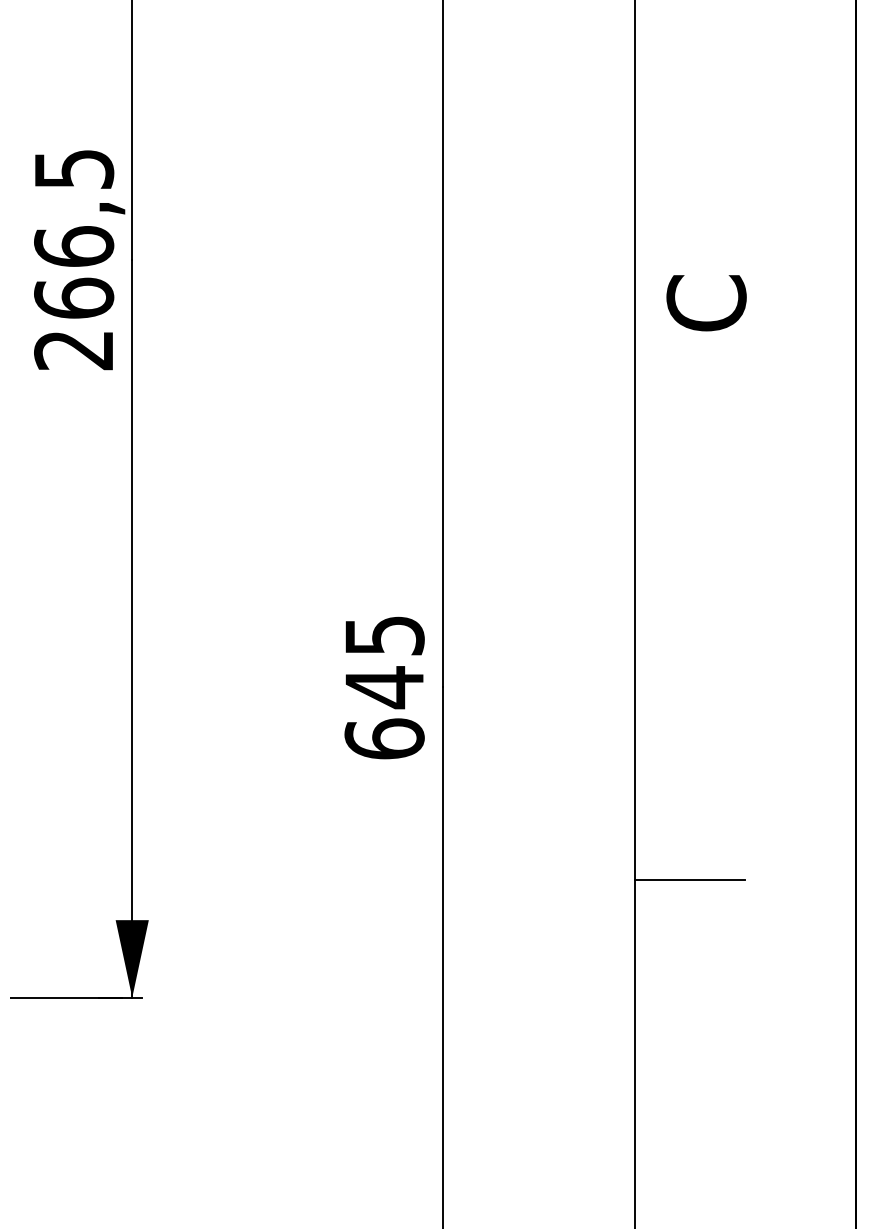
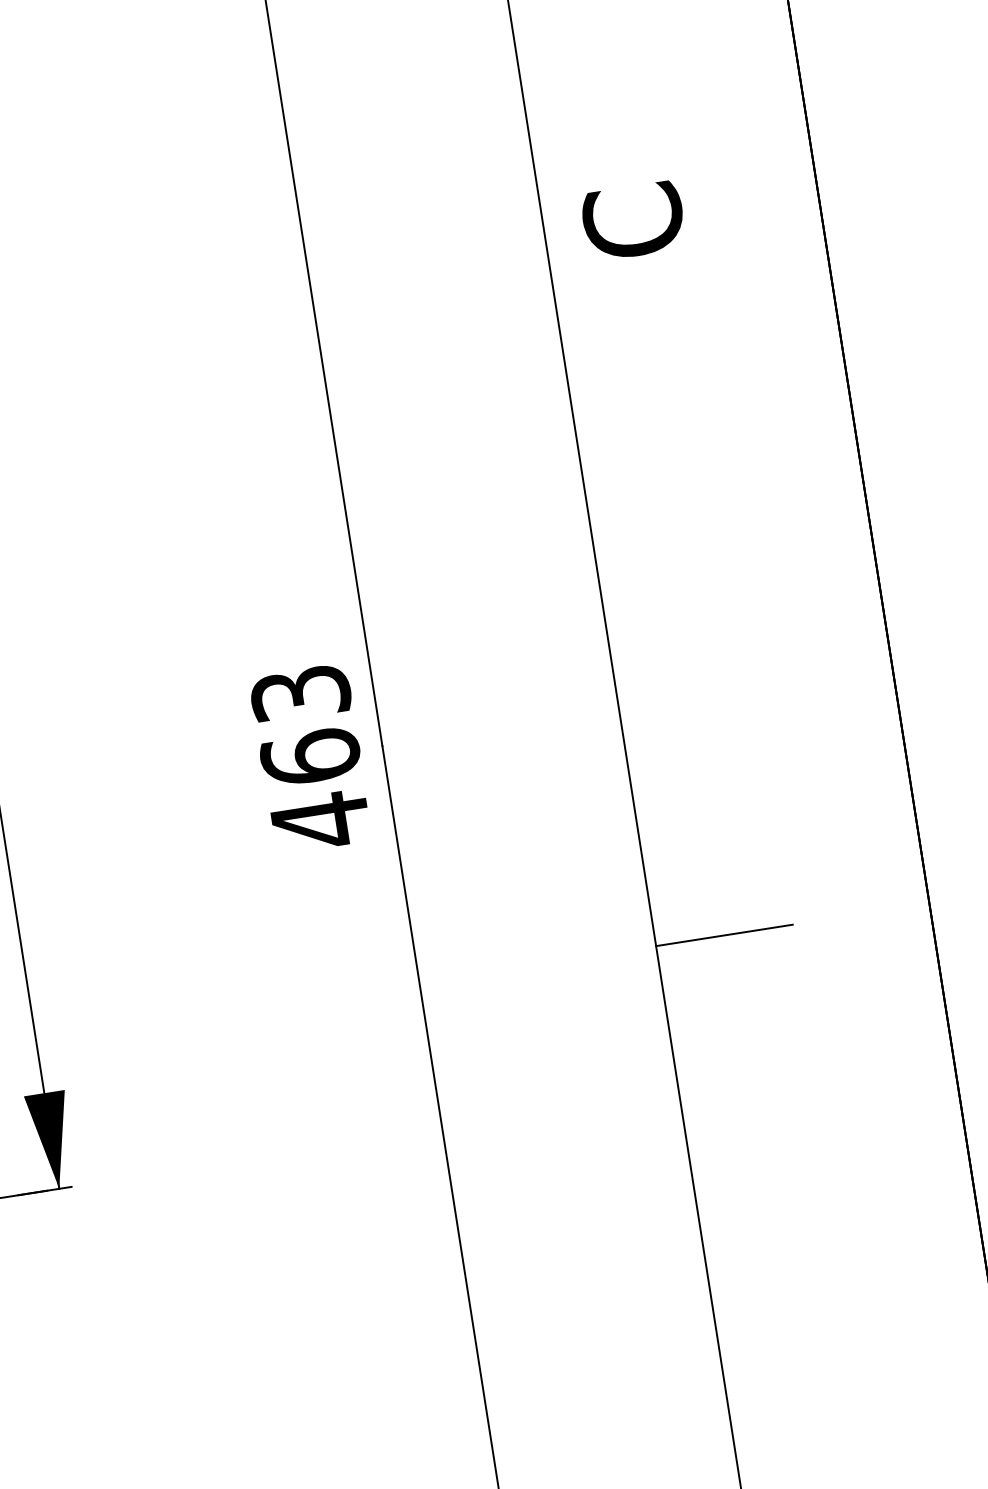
text: (384, 688) -> (310, 758), 645 -> 463

